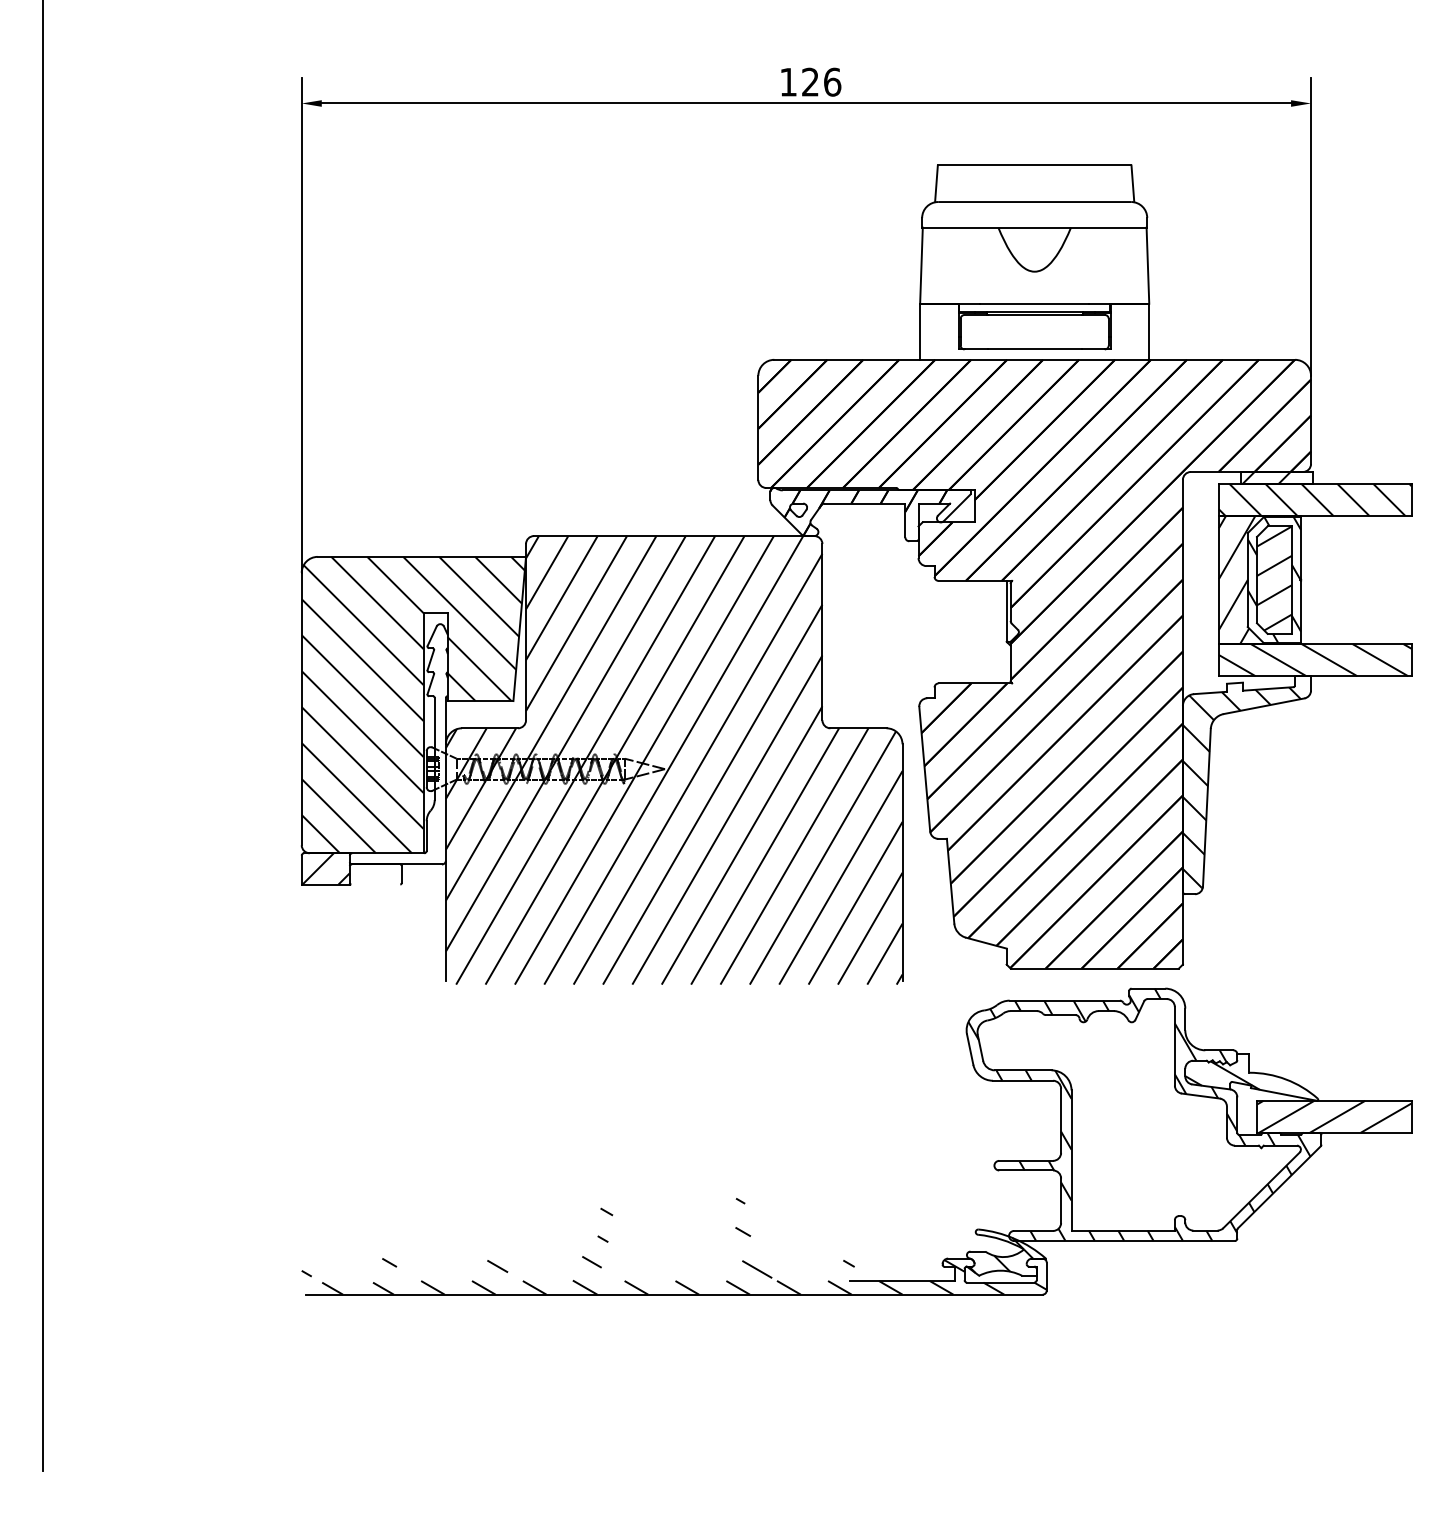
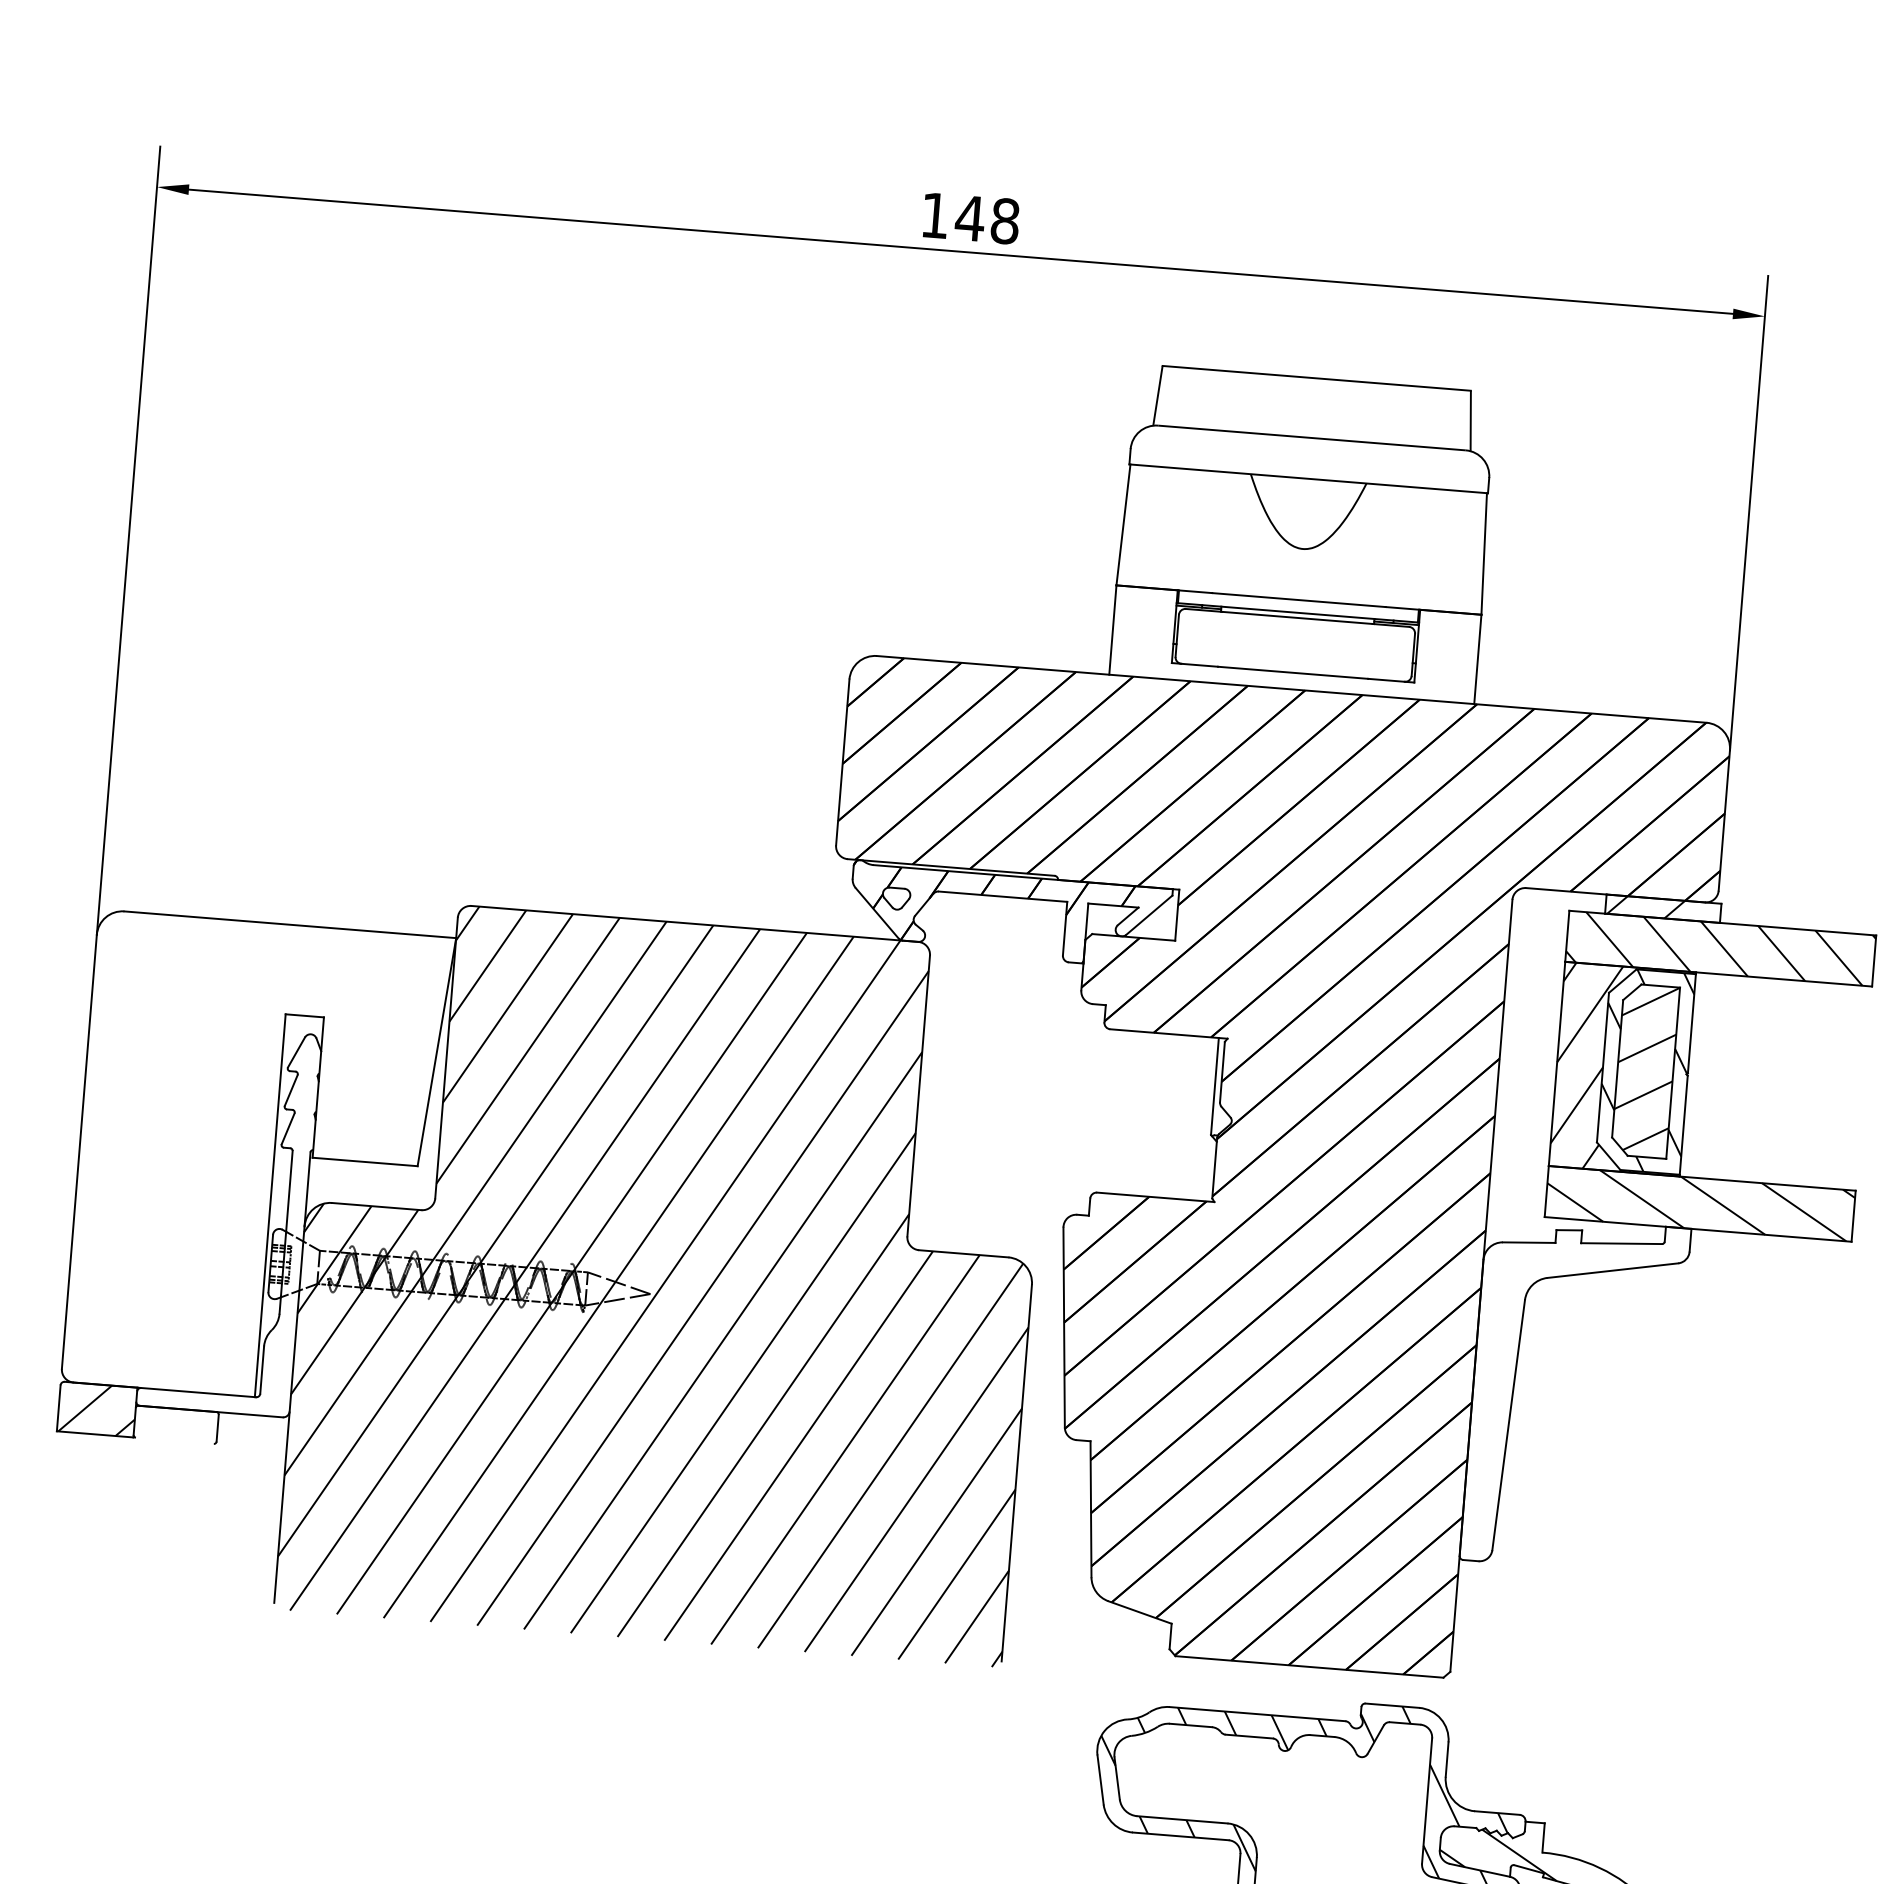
text: (821, 81) -> (987, 218), 126 -> 148
hatch: (412, 704) -> (256, 1158), removed
hatch: (1241, 787) -> (1566, 1397), removed

